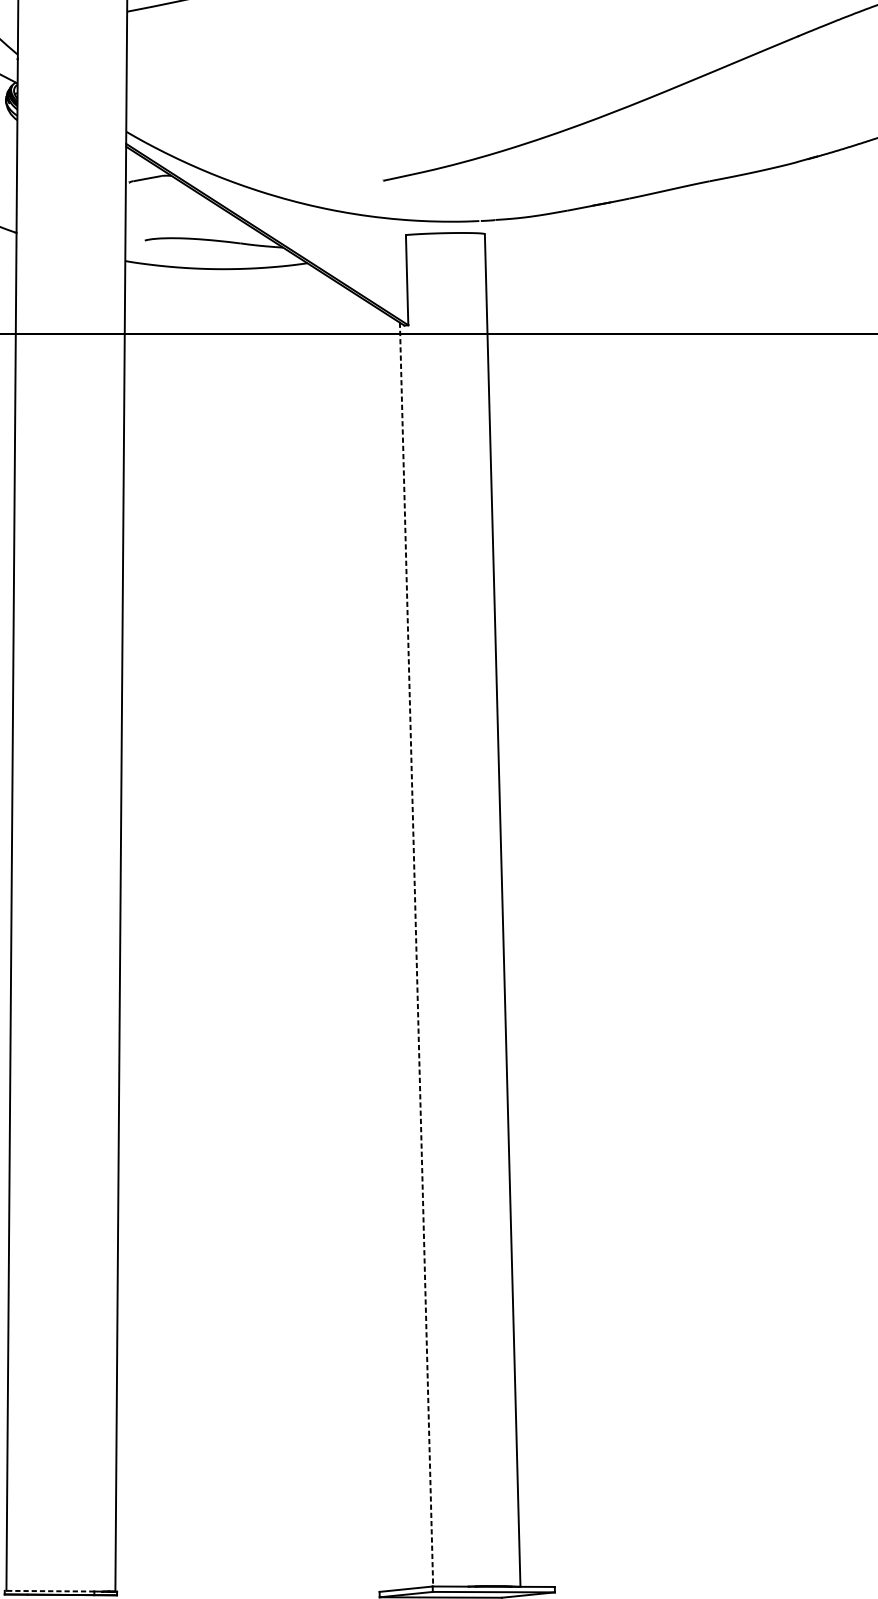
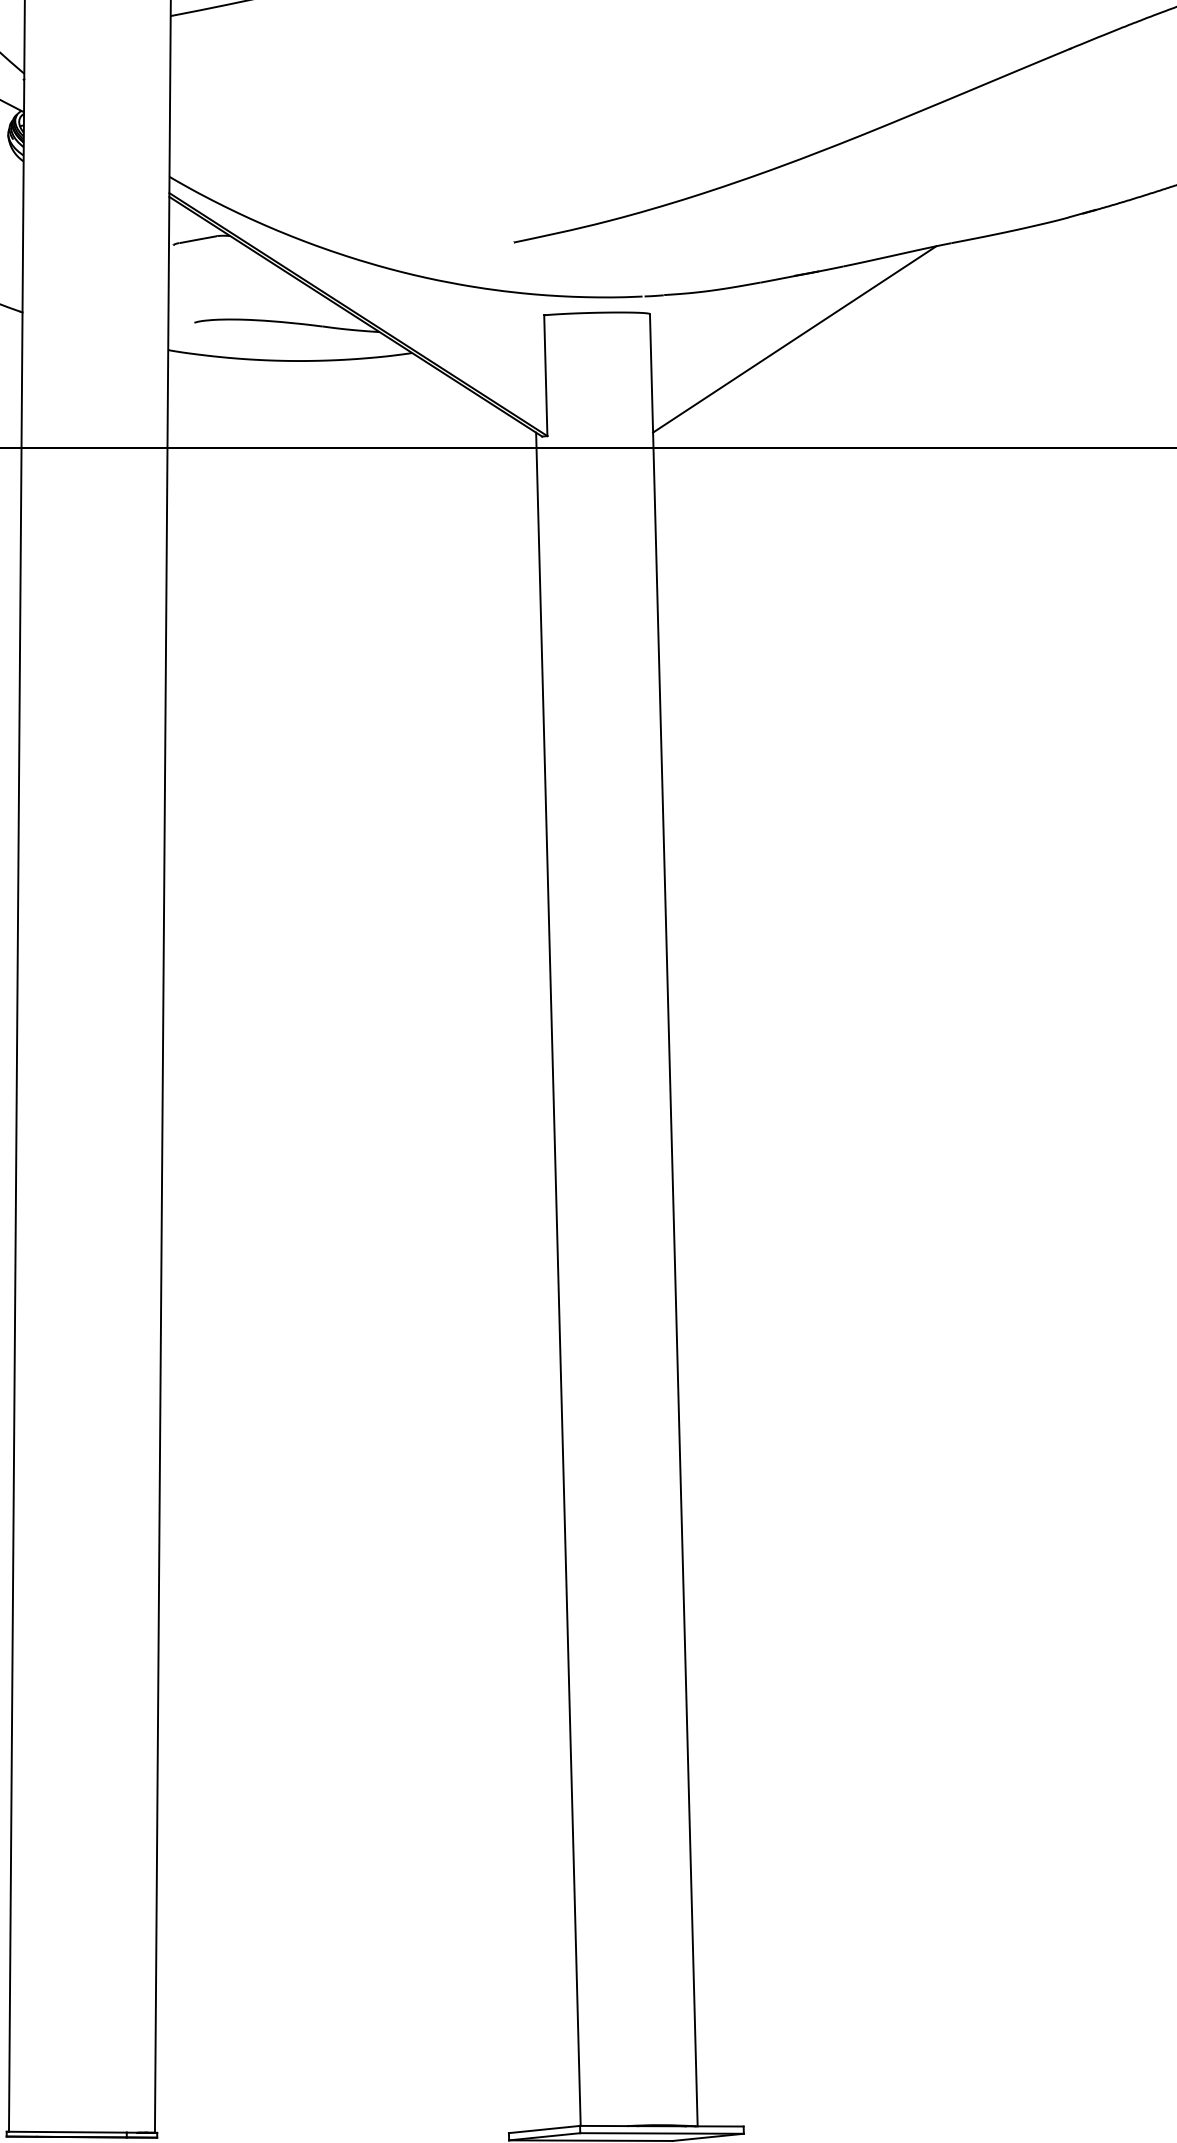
line: (592, 253) -> (794, 339), added
line: (416, 954) -> (558, 1279), dashed -> solid
line: (49, 1591) -> (66, 2132), dashed -> solid

